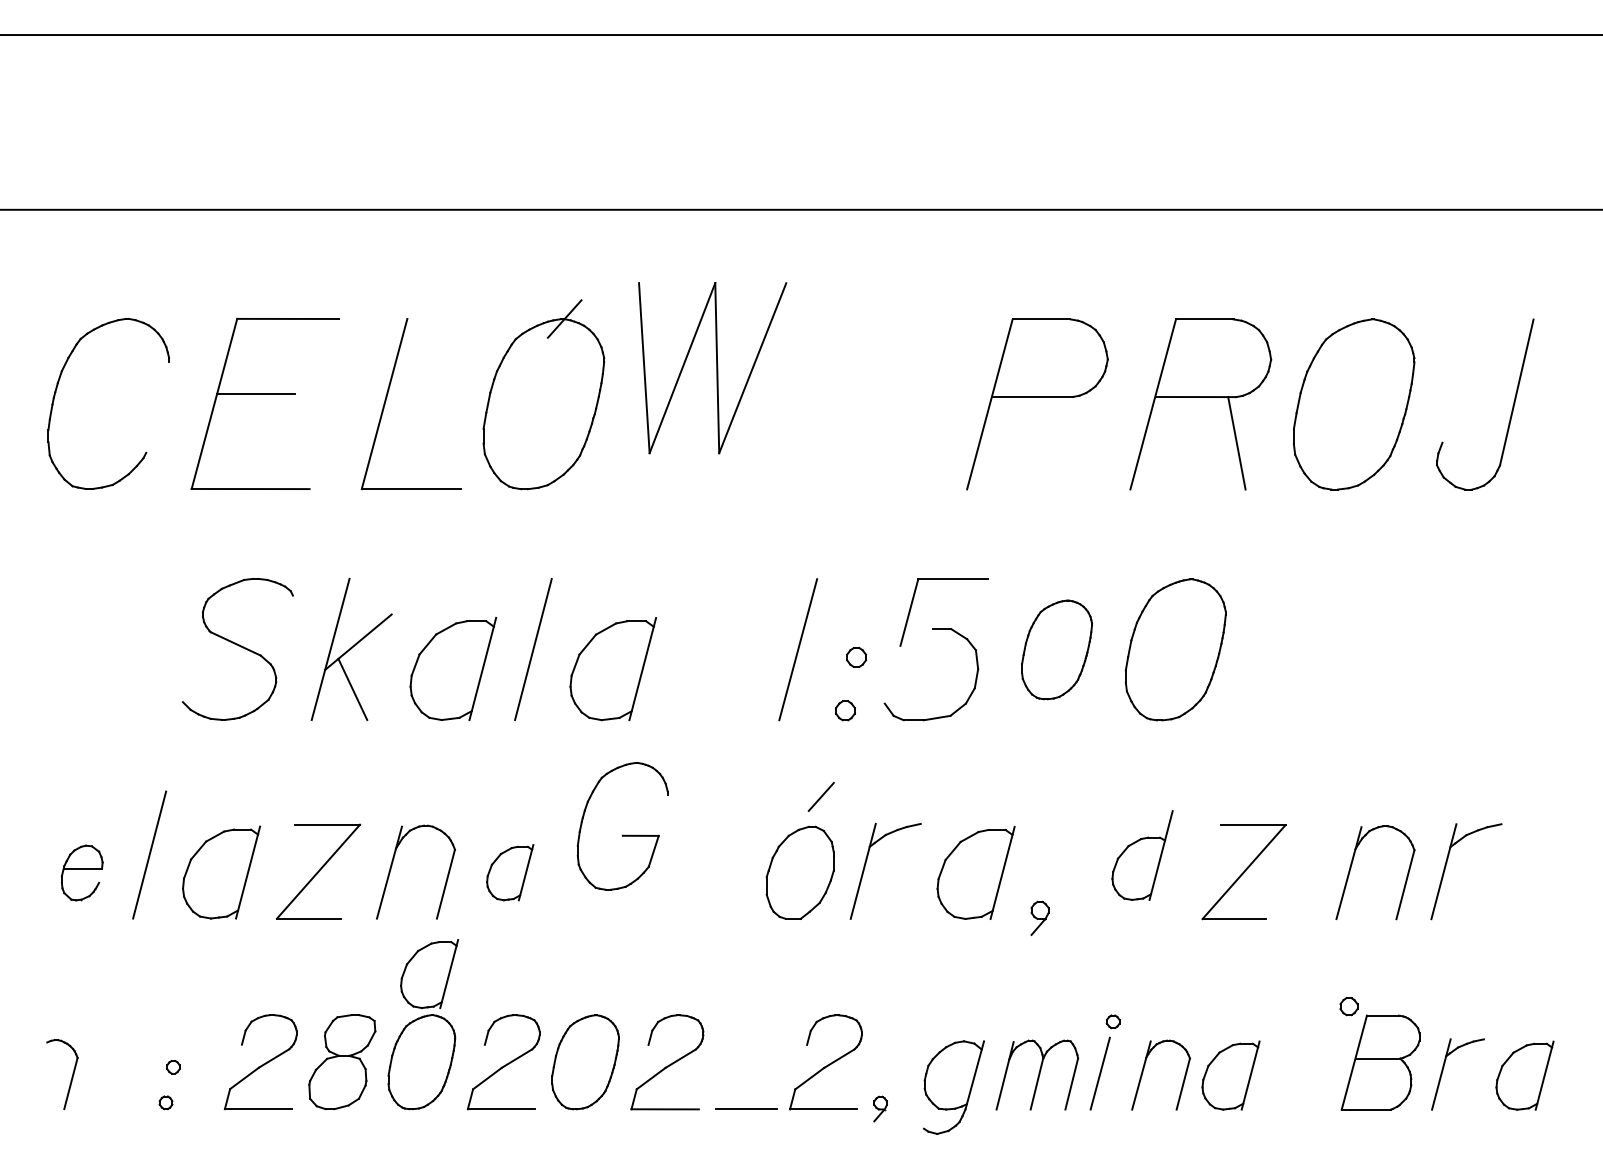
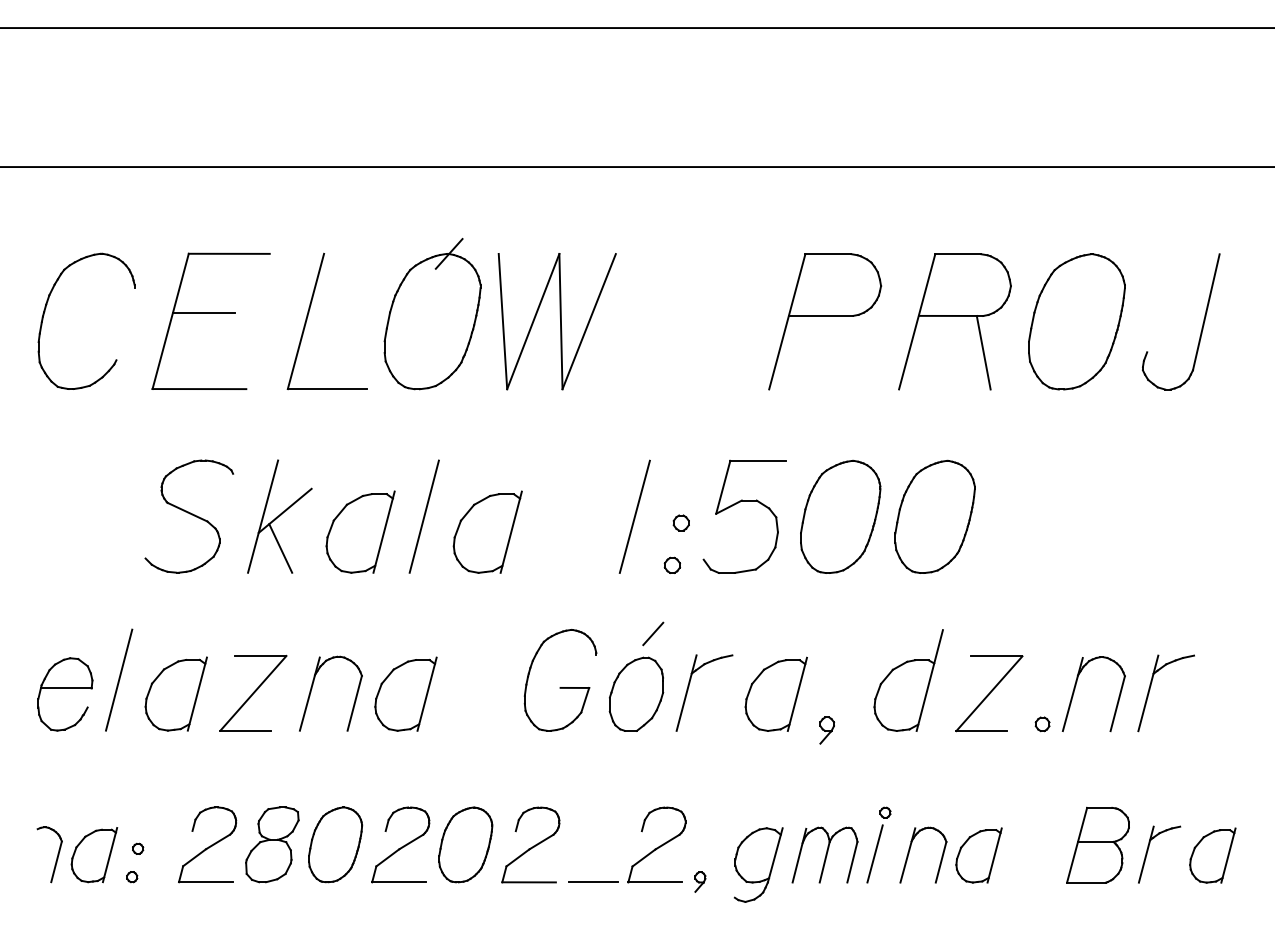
part: (712, 368) -> (557, 321), moved
line: (916, 637) -> (728, 507), added
part: (1056, 649) -> (840, 516), size x1.43
part: (622, 834) -> (560, 686), moved
part: (1142, 855) -> (908, 680), size x1.43
part: (82, 872) -> (65, 694), size x1.67
part: (509, 872) -> (405, 694), size x1.67
part: (429, 973) -> (94, 854), moved
part: (1348, 1006) -> (1042, 724), moved

